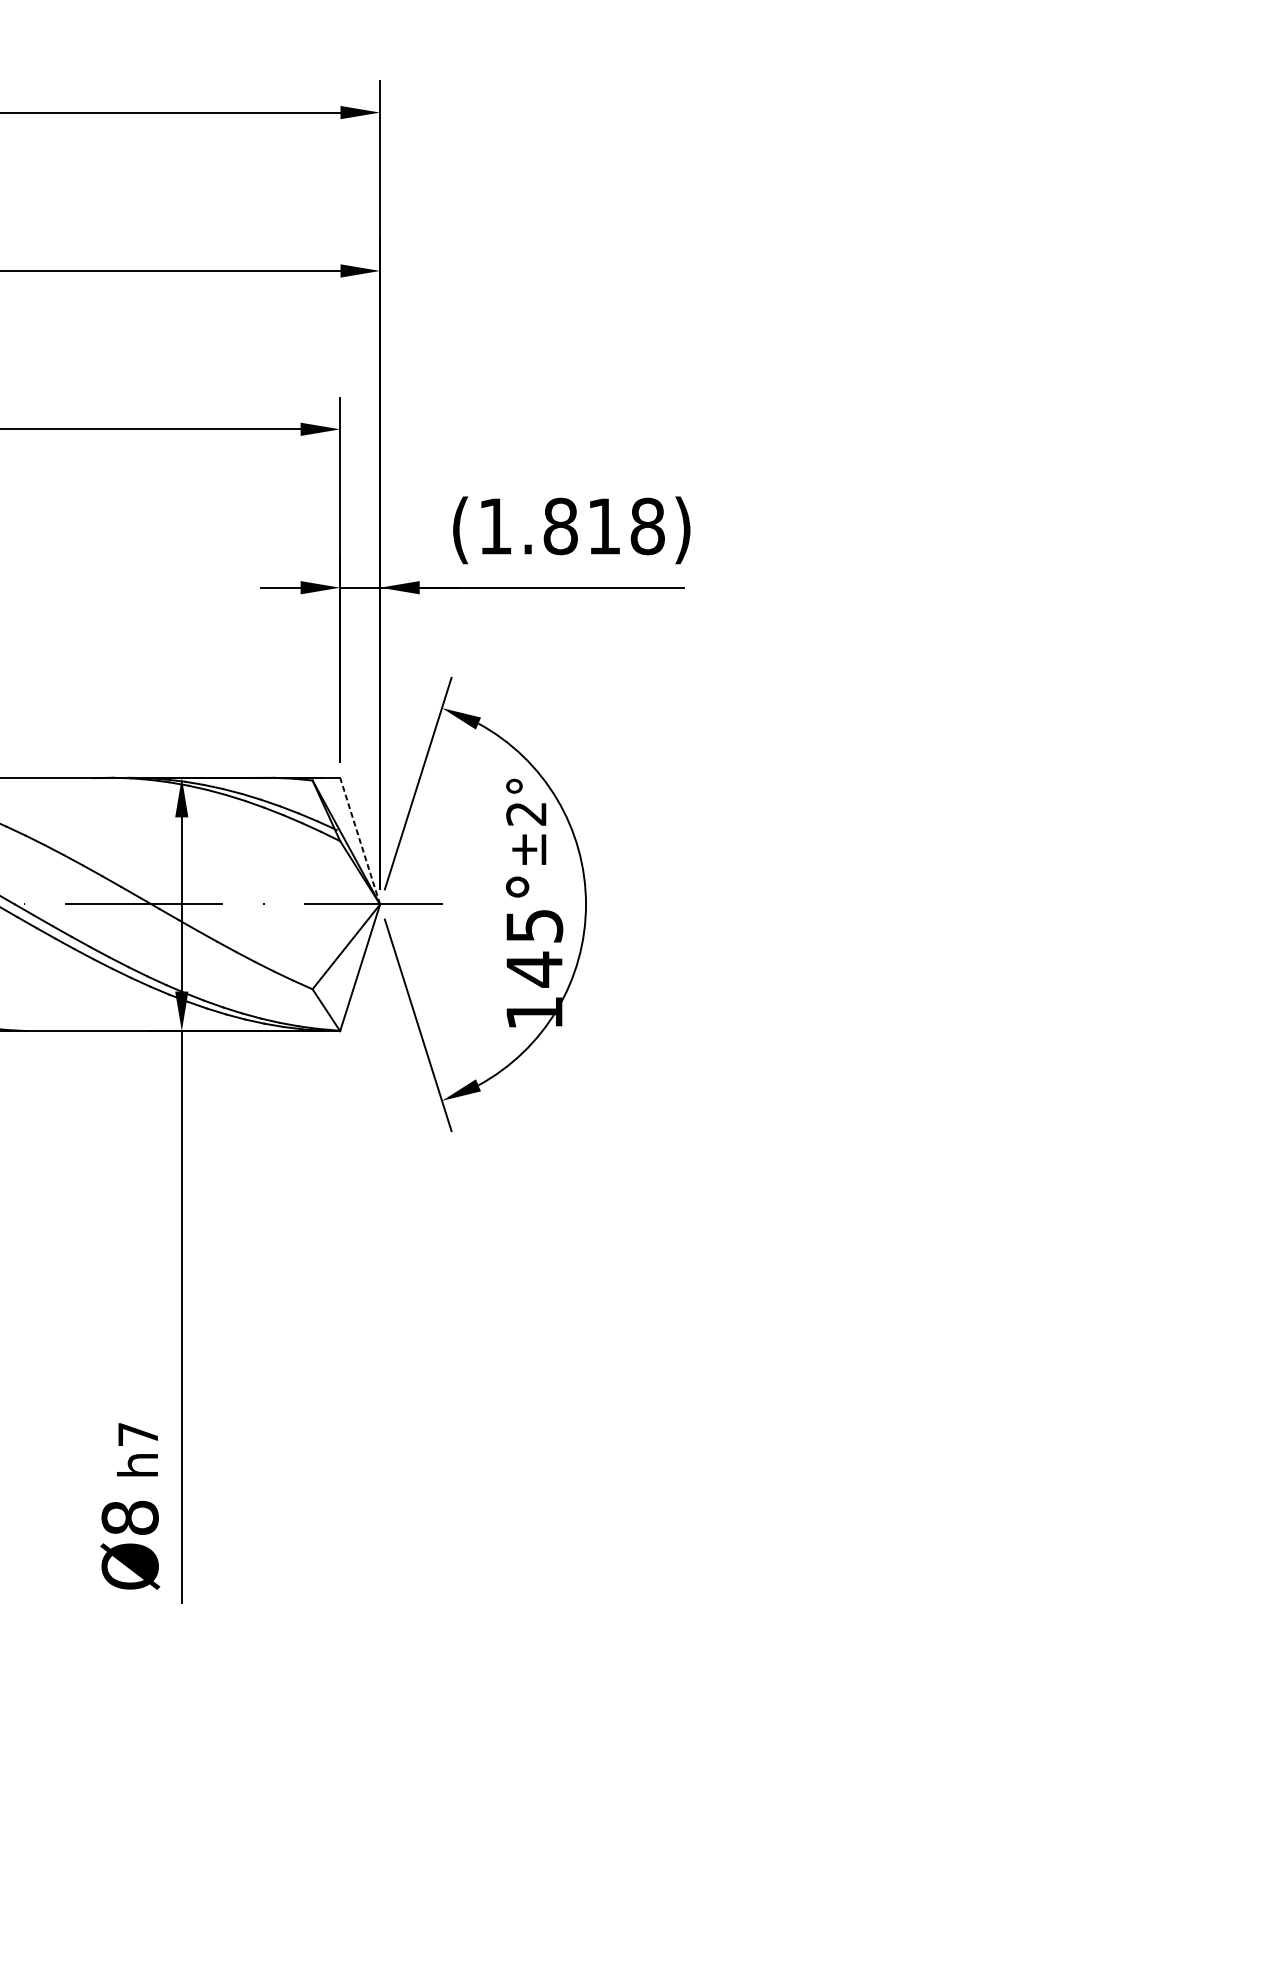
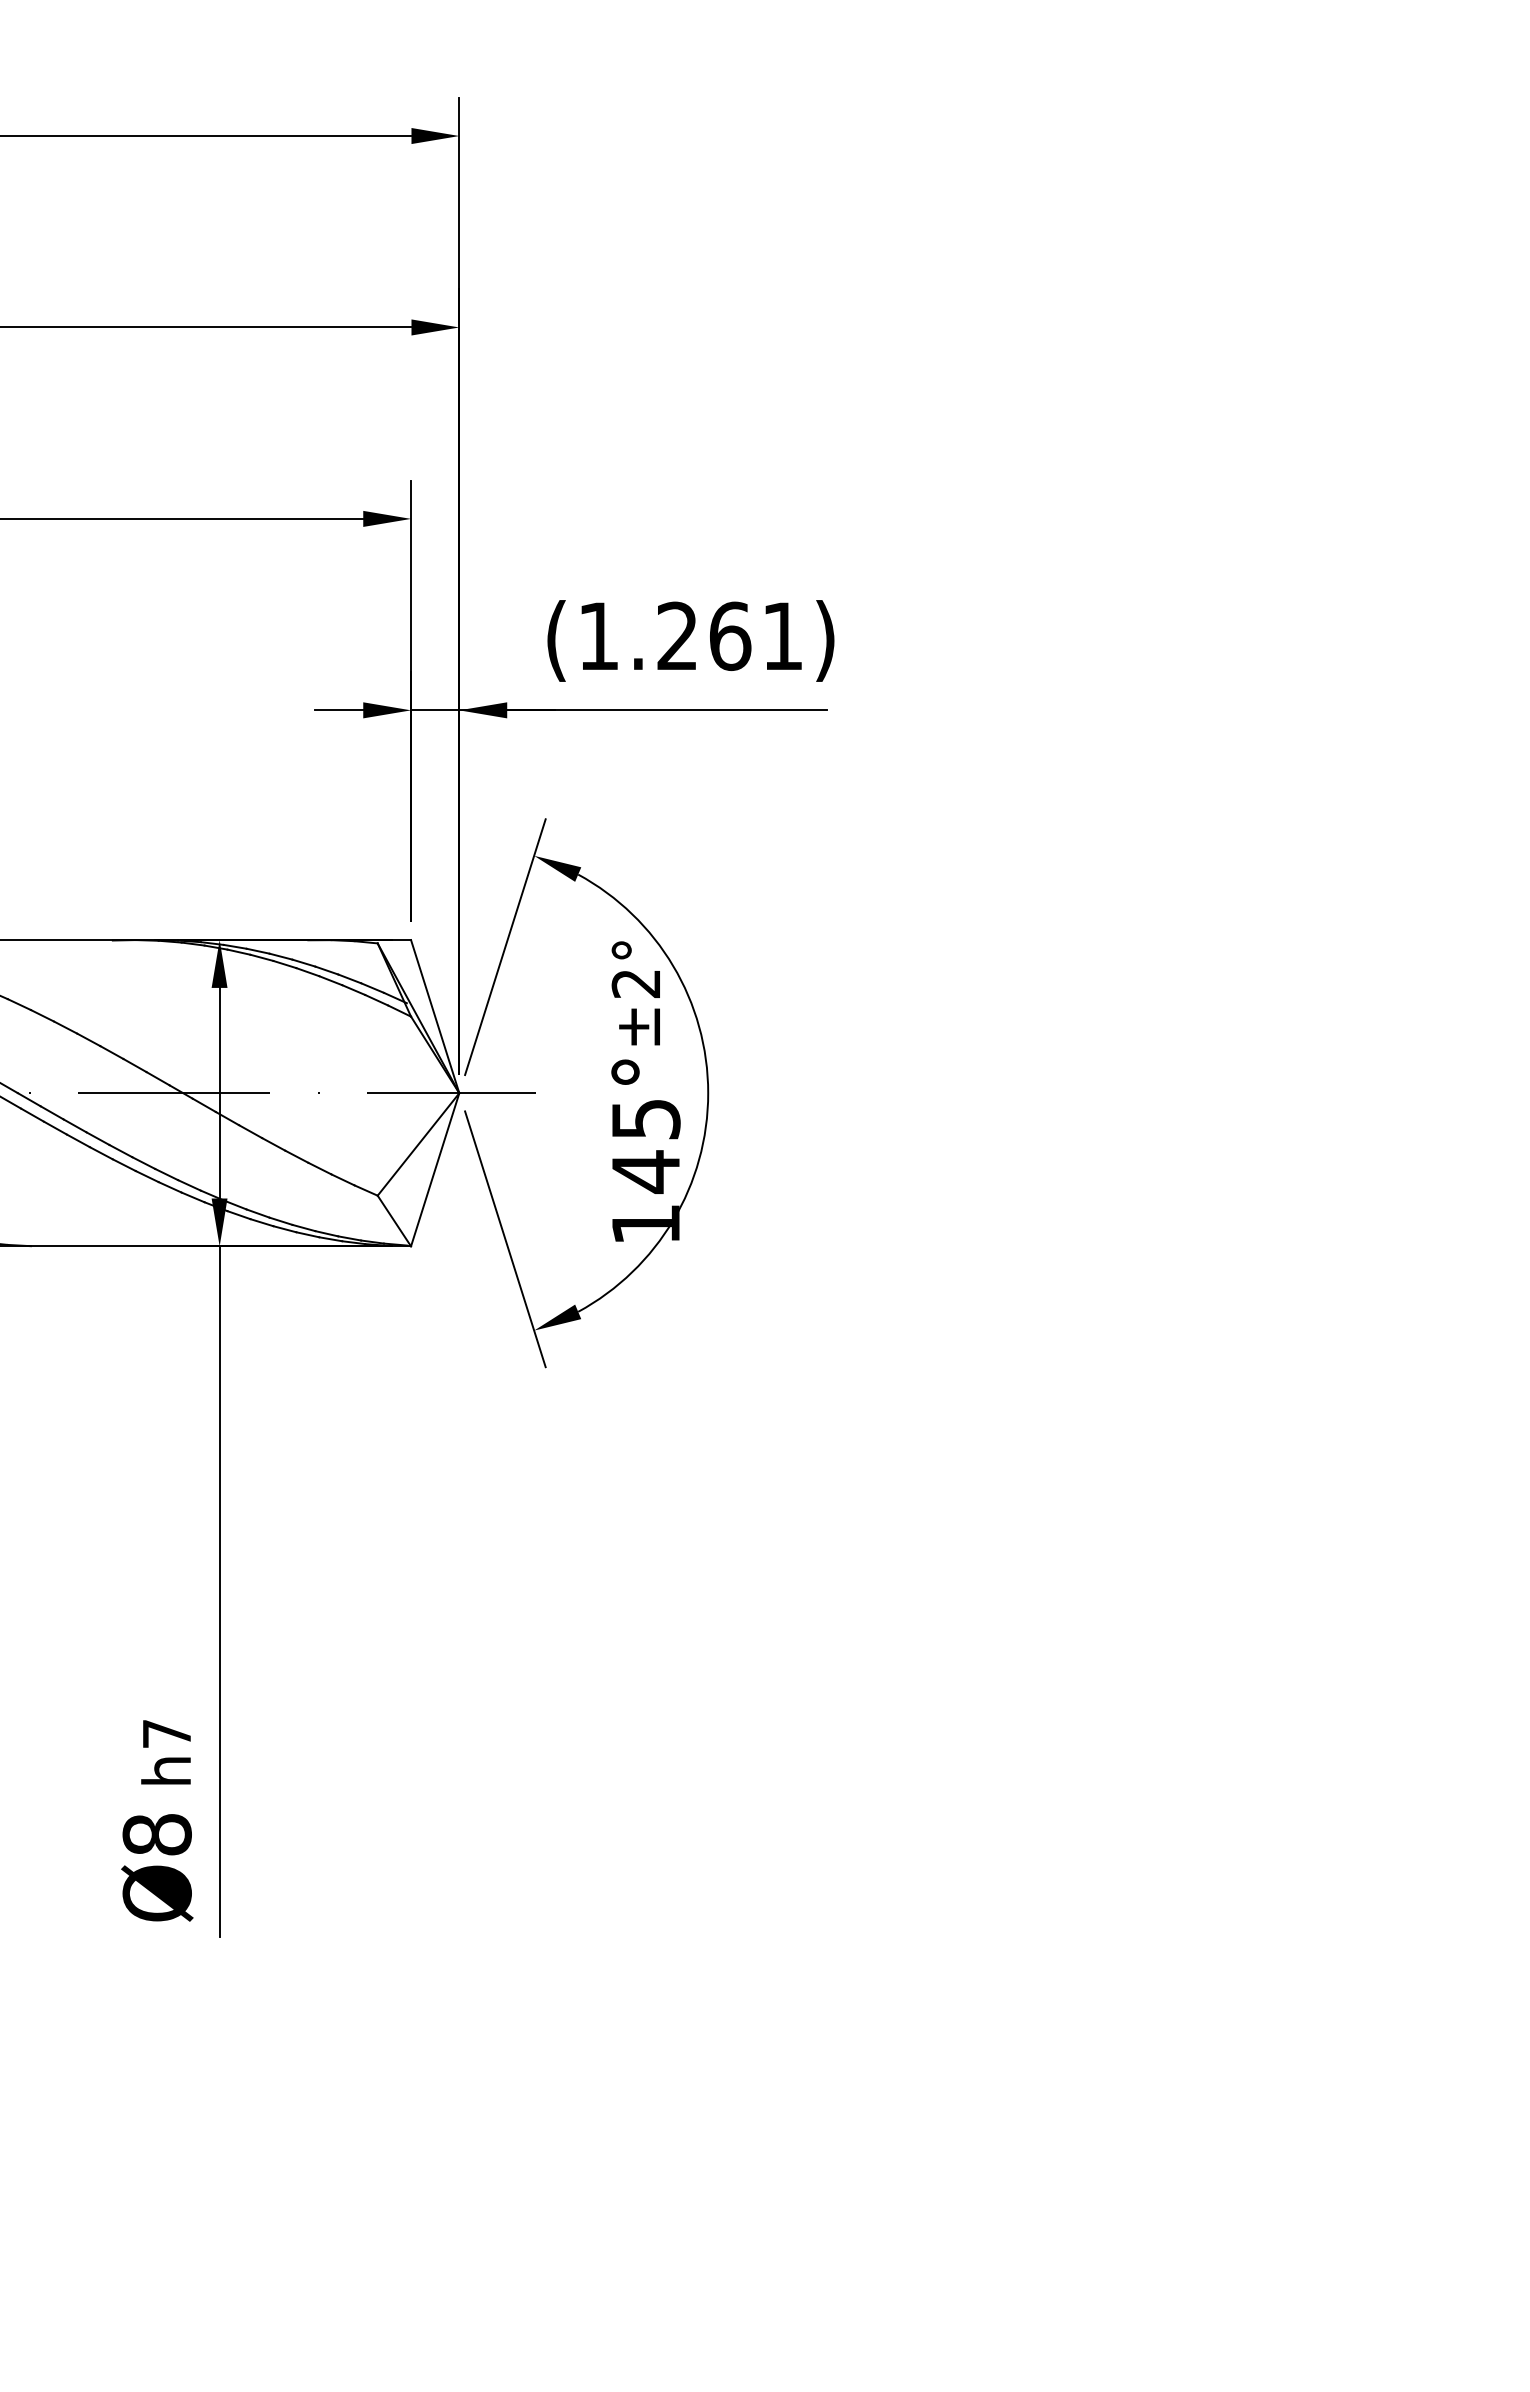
text: (604, 526) -> (730, 636), (1.818) -> (1.261)
line: (360, 840) -> (435, 1016), dashed -> solid

